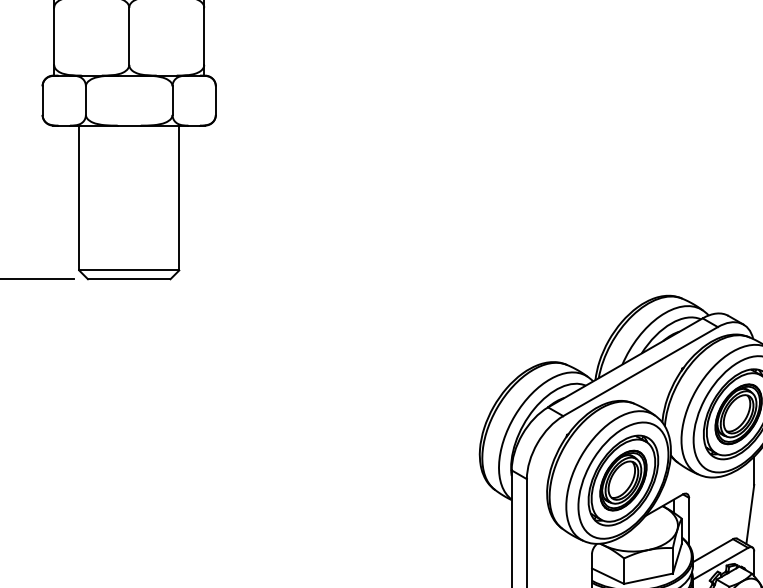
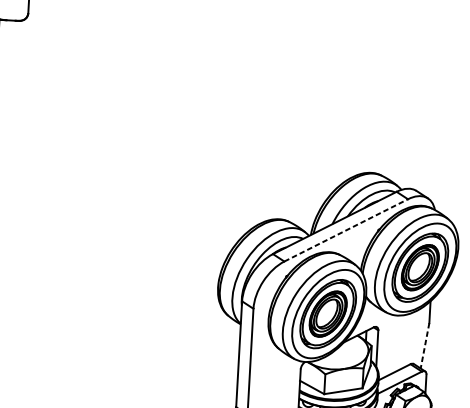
line: (640, 371) -> (346, 230), solid -> dashed
line: (750, 514) -> (425, 345), solid -> dashed

